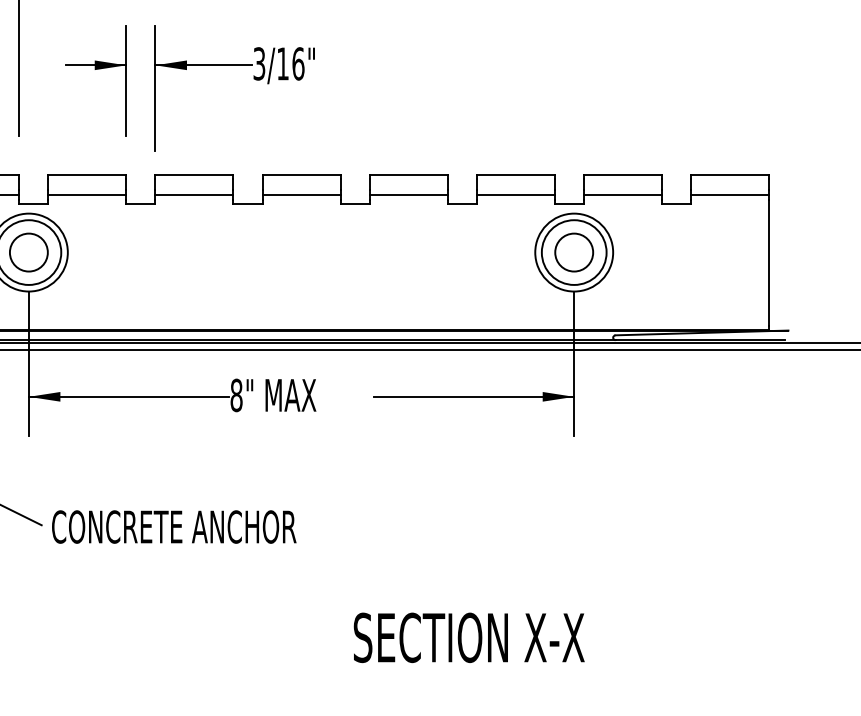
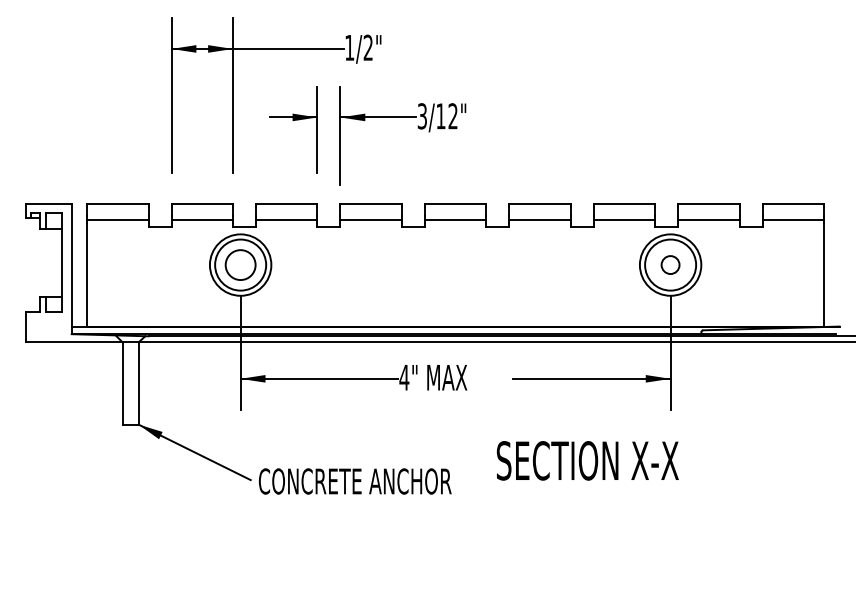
text: (297, 64) -> (452, 116), 3/16" -> 3/12"
circle: (574, 251) -> (670, 264), size x0.6
text: (236, 395) -> (404, 377), 8" -> 4"
text: (468, 637) -> (587, 460), moved

